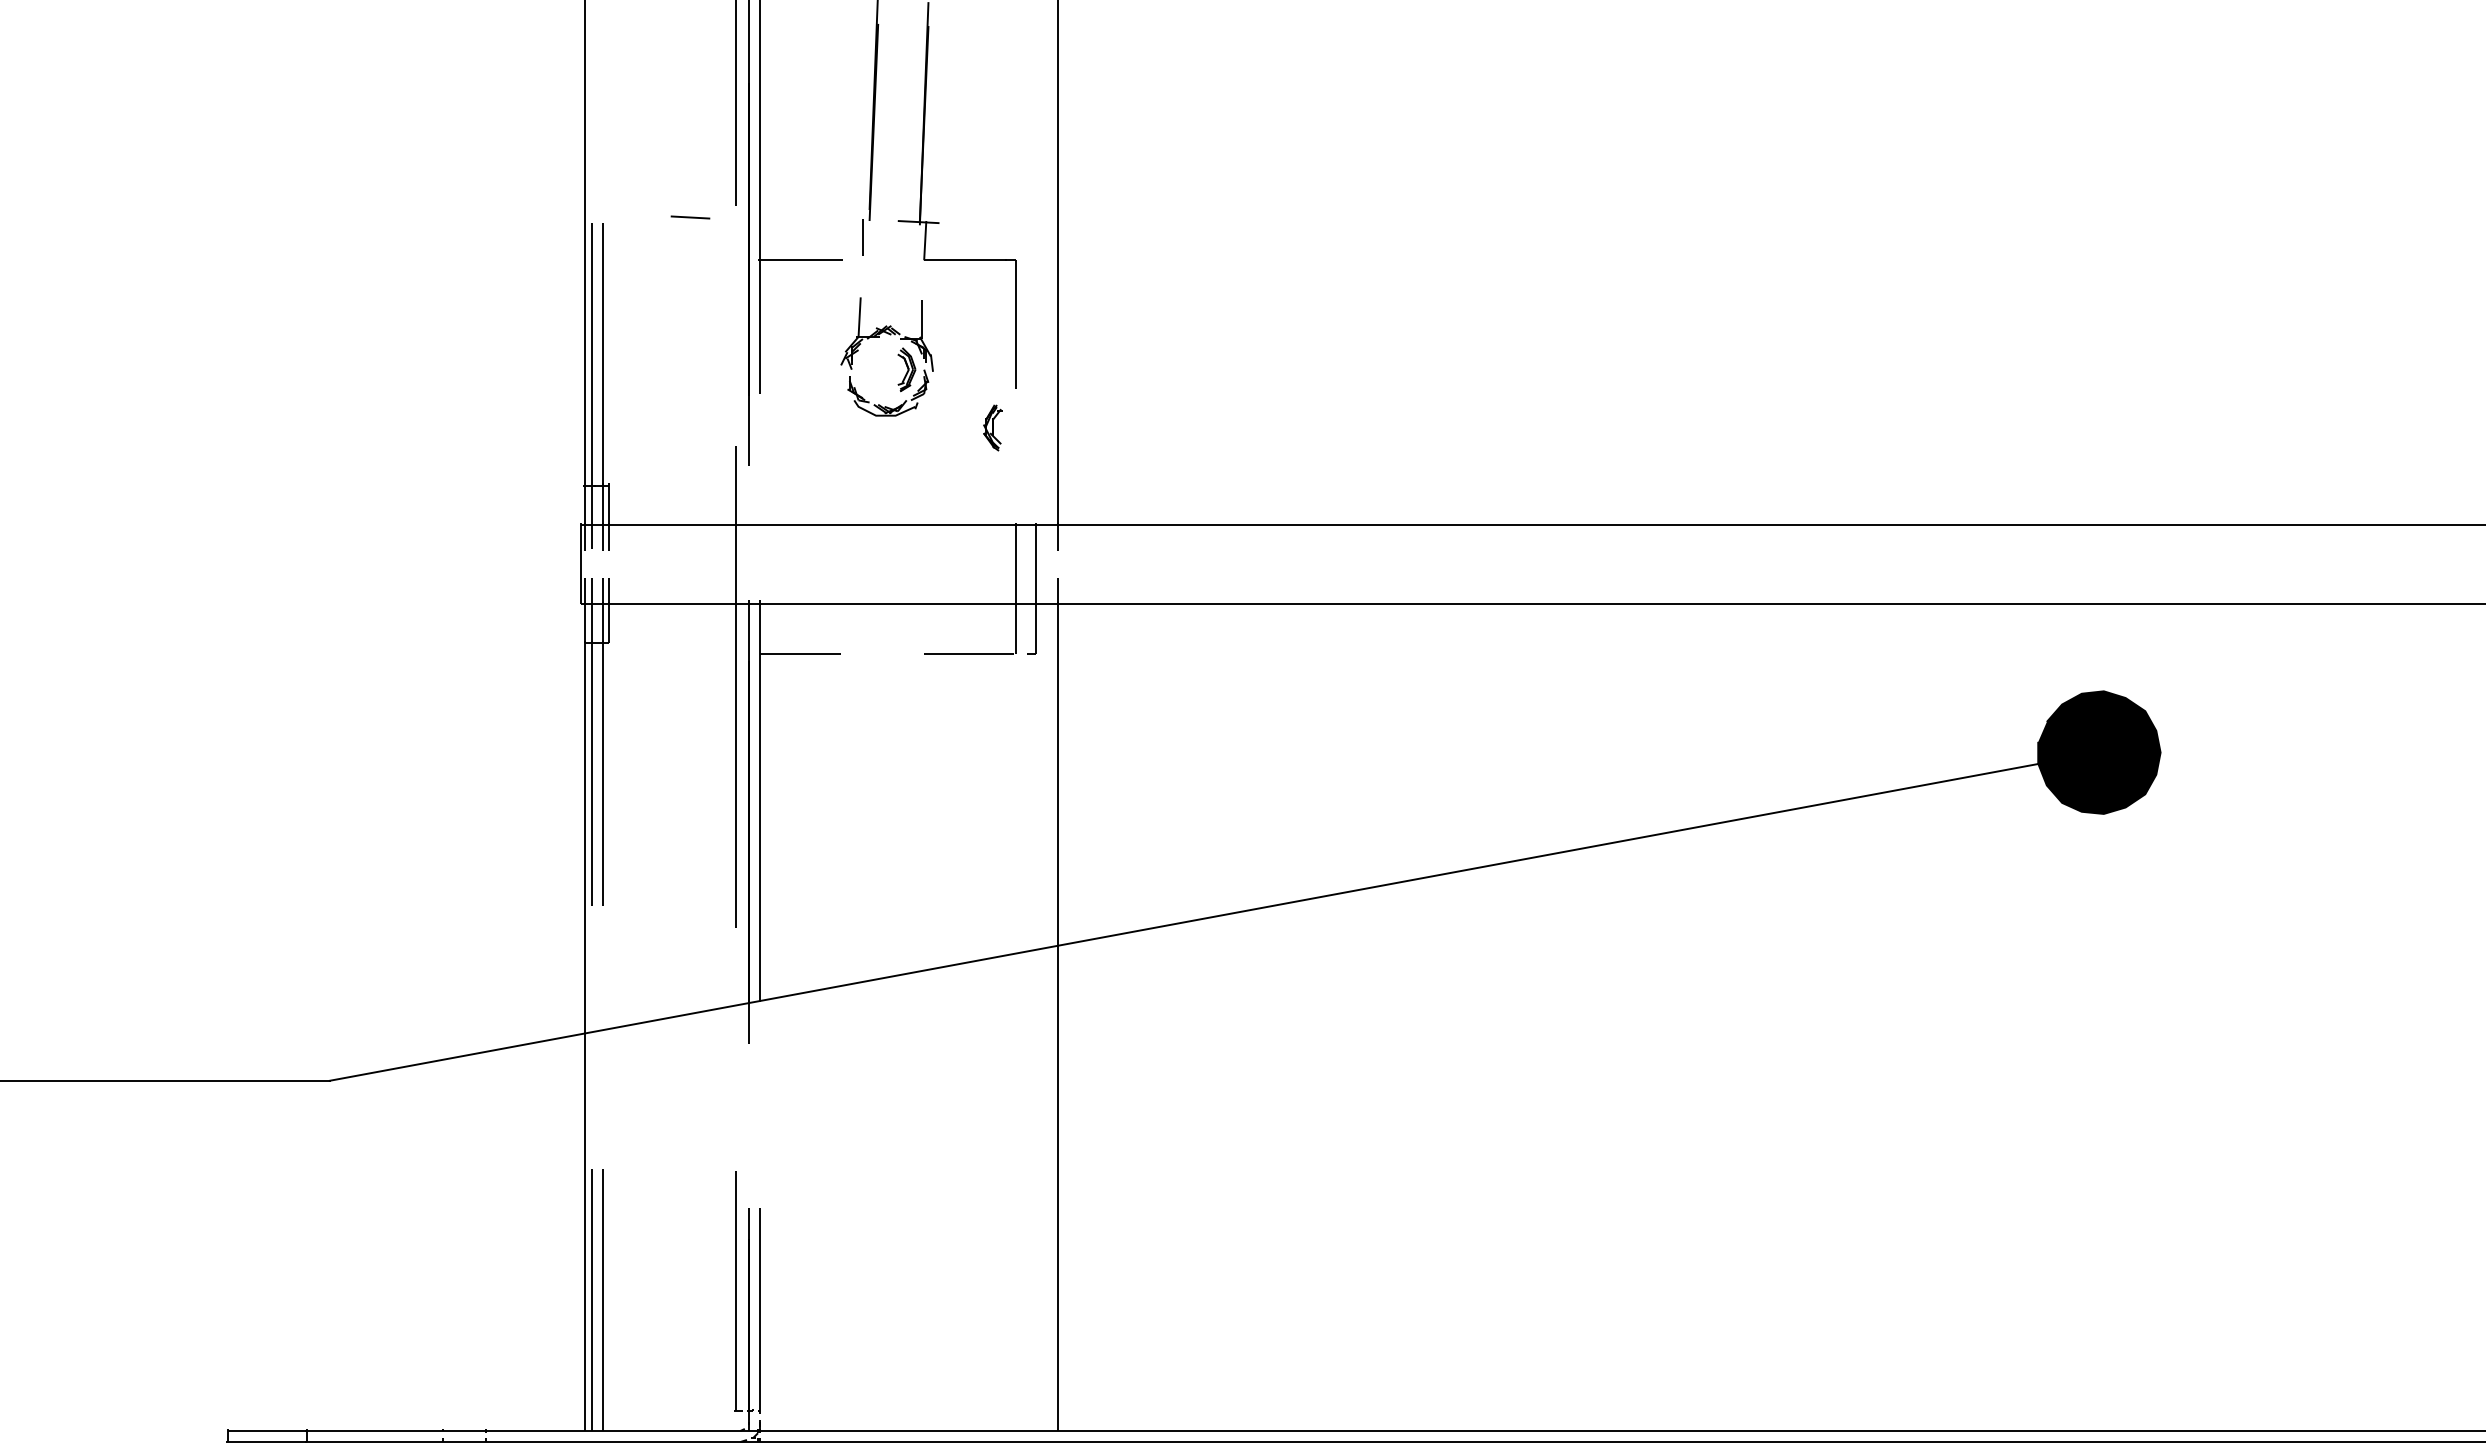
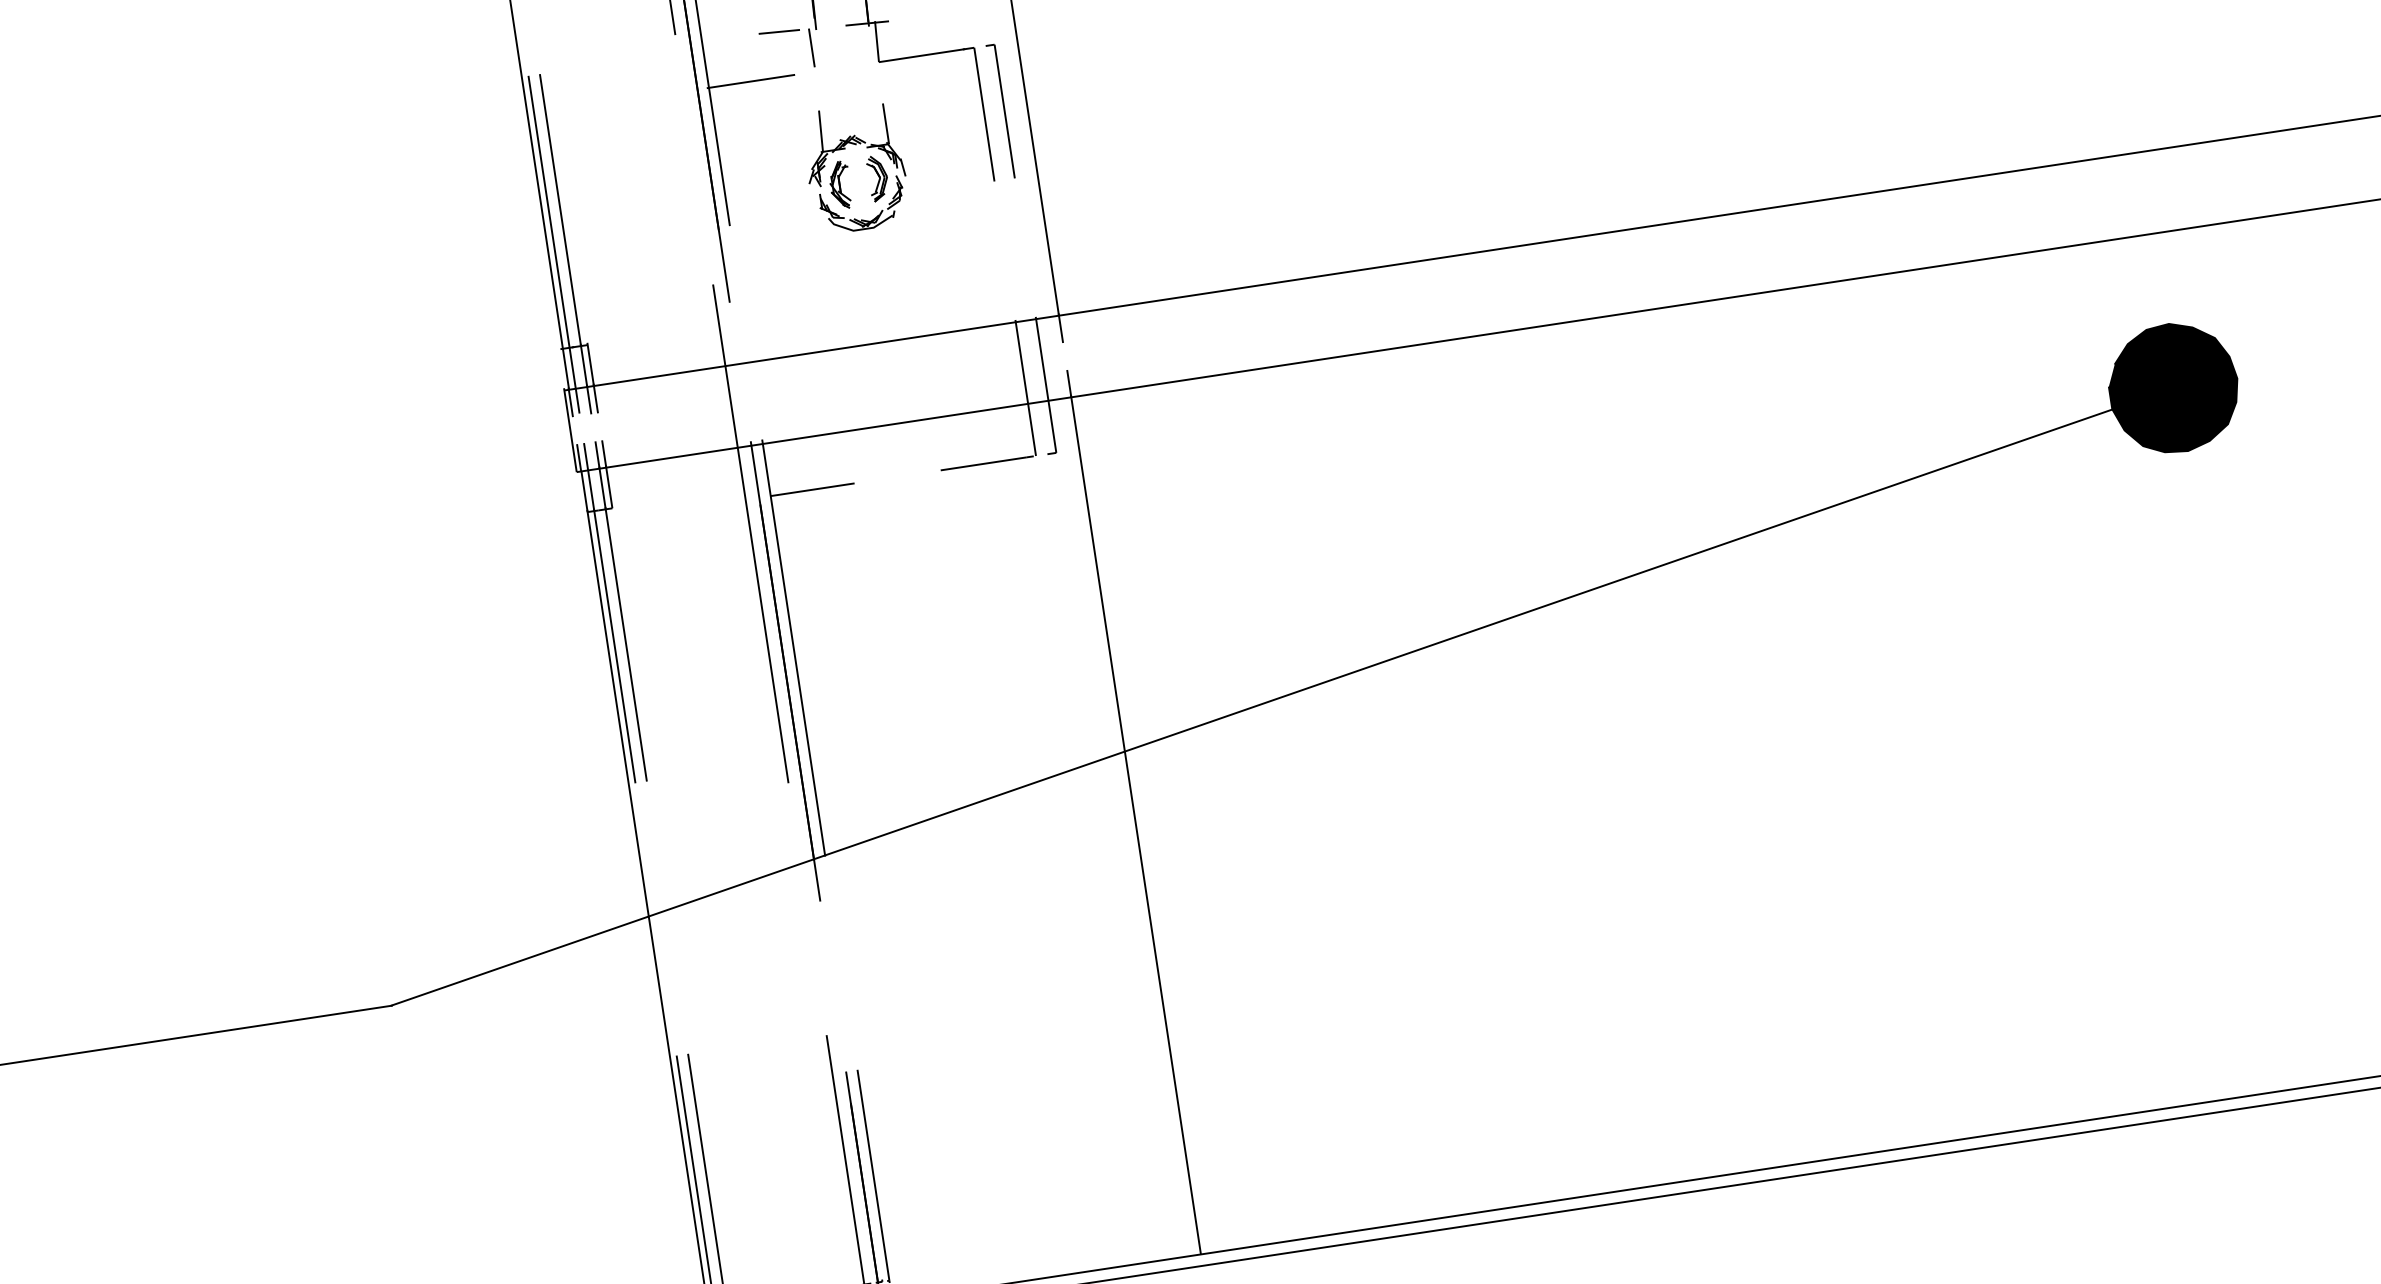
line: (690, 217) -> (779, 31), moved
part: (1031, 323) -> (1000, 110), added
part: (992, 427) -> (839, 184), moved

